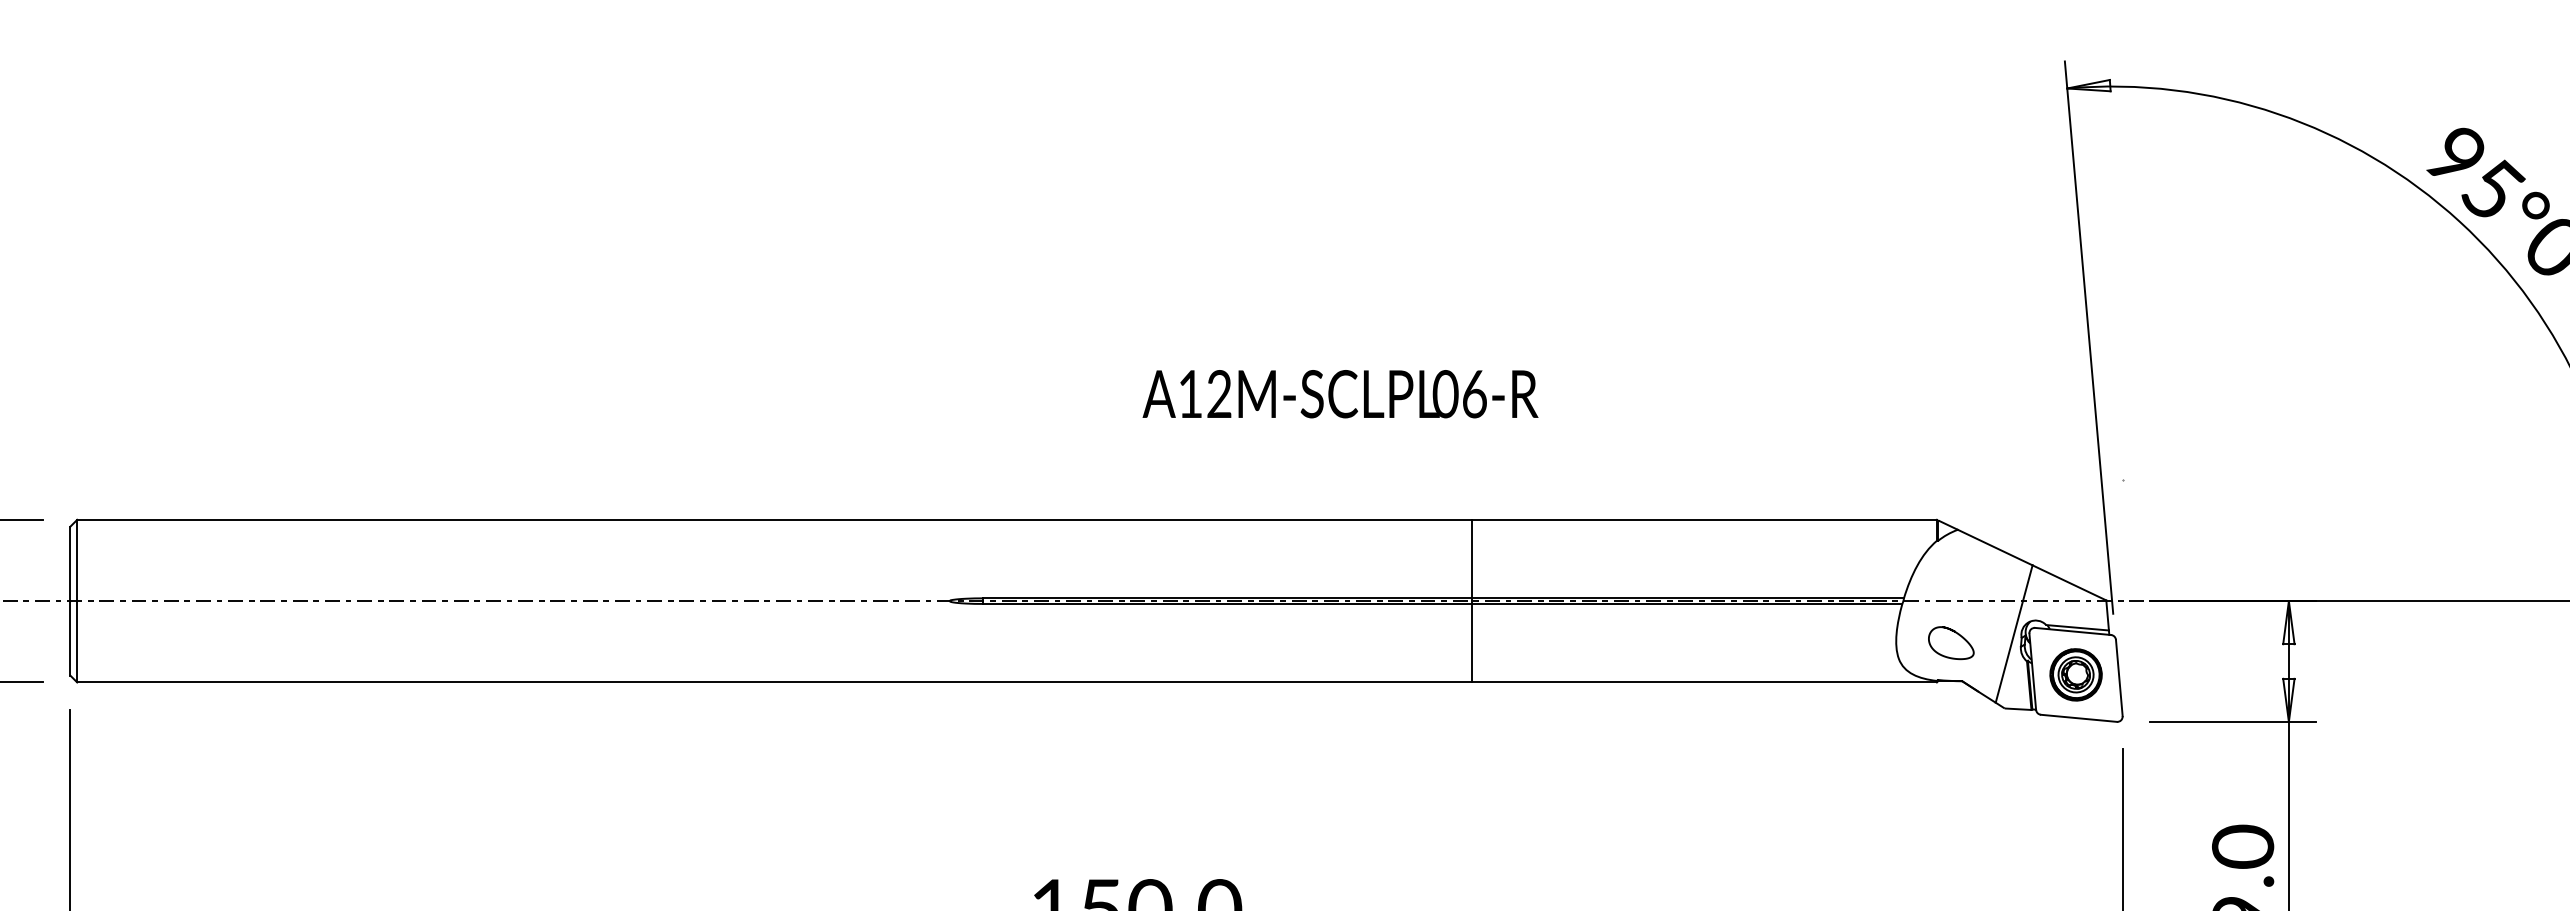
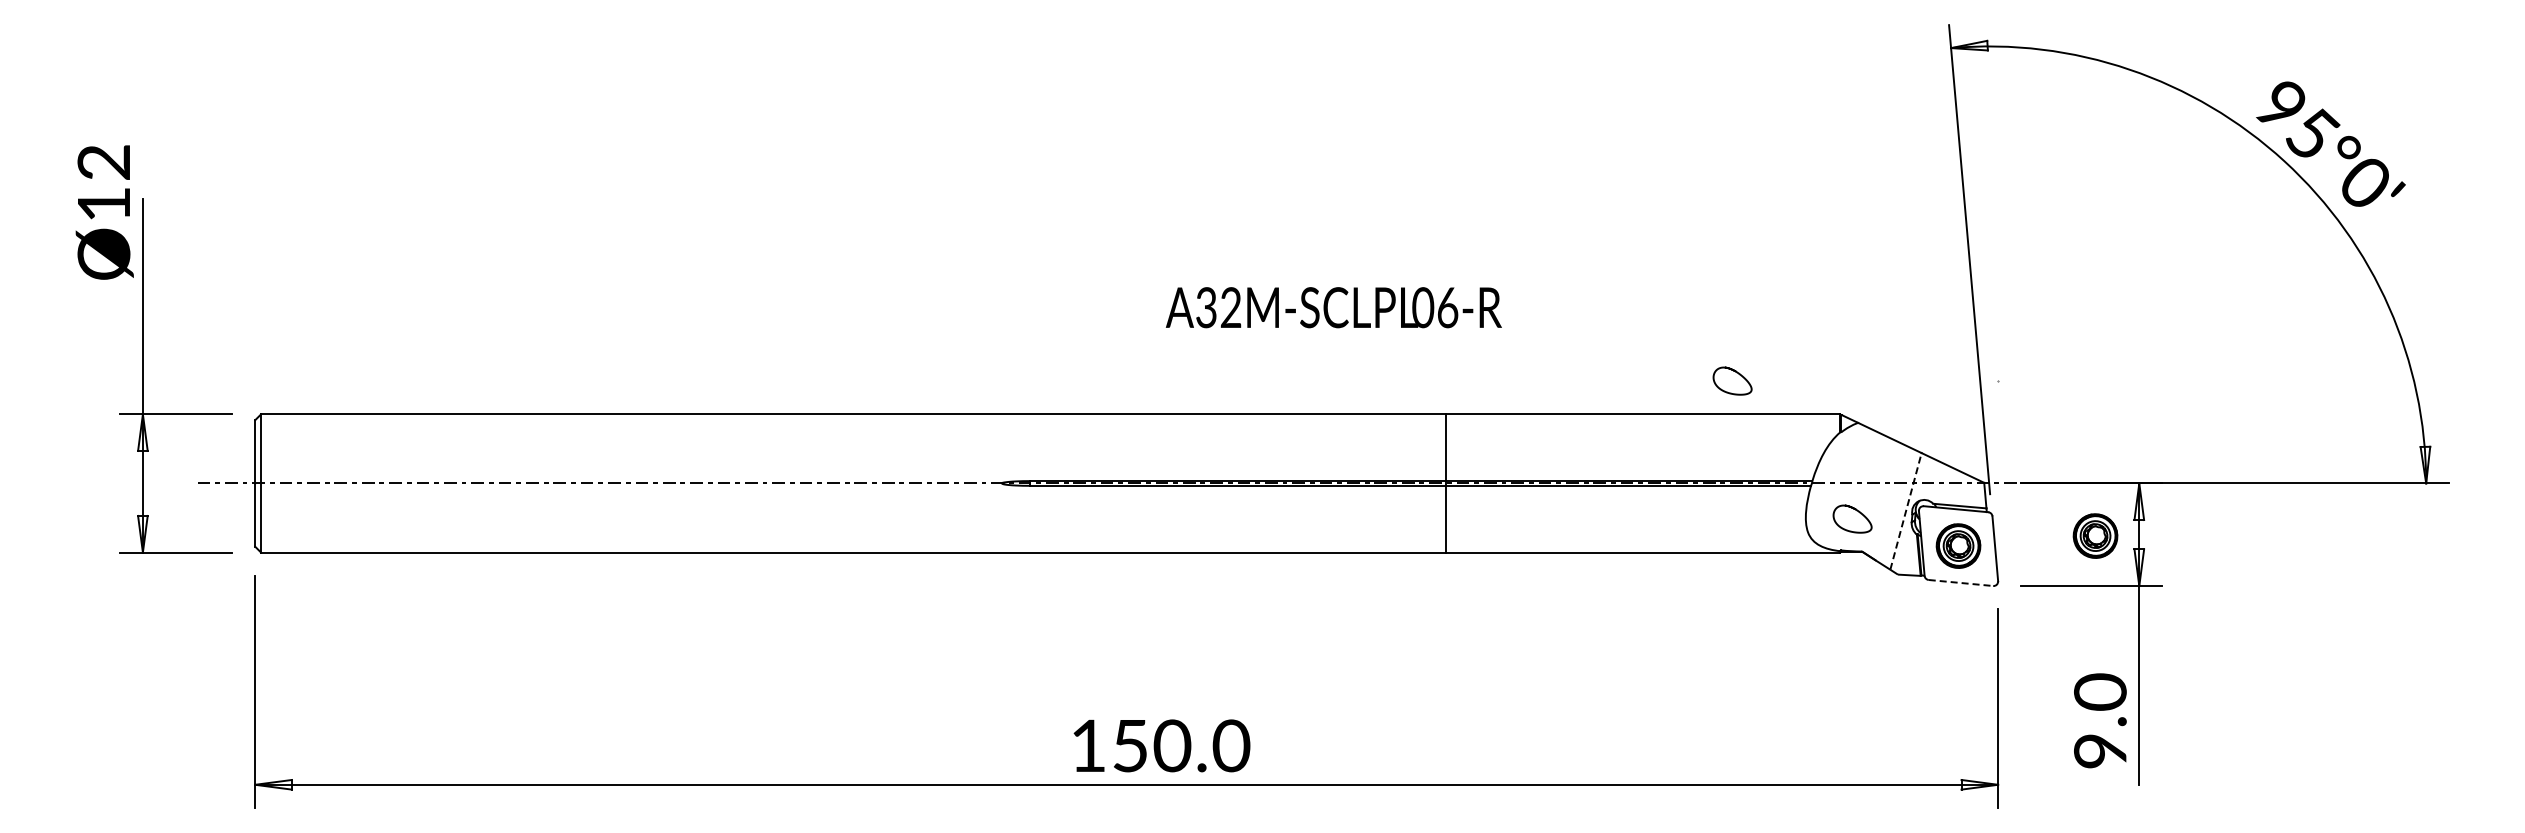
text: (1190, 393) -> (1206, 307), A12M-SCLPL -> A32M-SCLPL
curve: (1814, 471) -> (1736, 373), added
line: (2014, 632) -> (1906, 510), solid -> dashed
part: (2237, 662) -> (2095, 535), added
line: (2079, 718) -> (1961, 583), solid -> dashed

